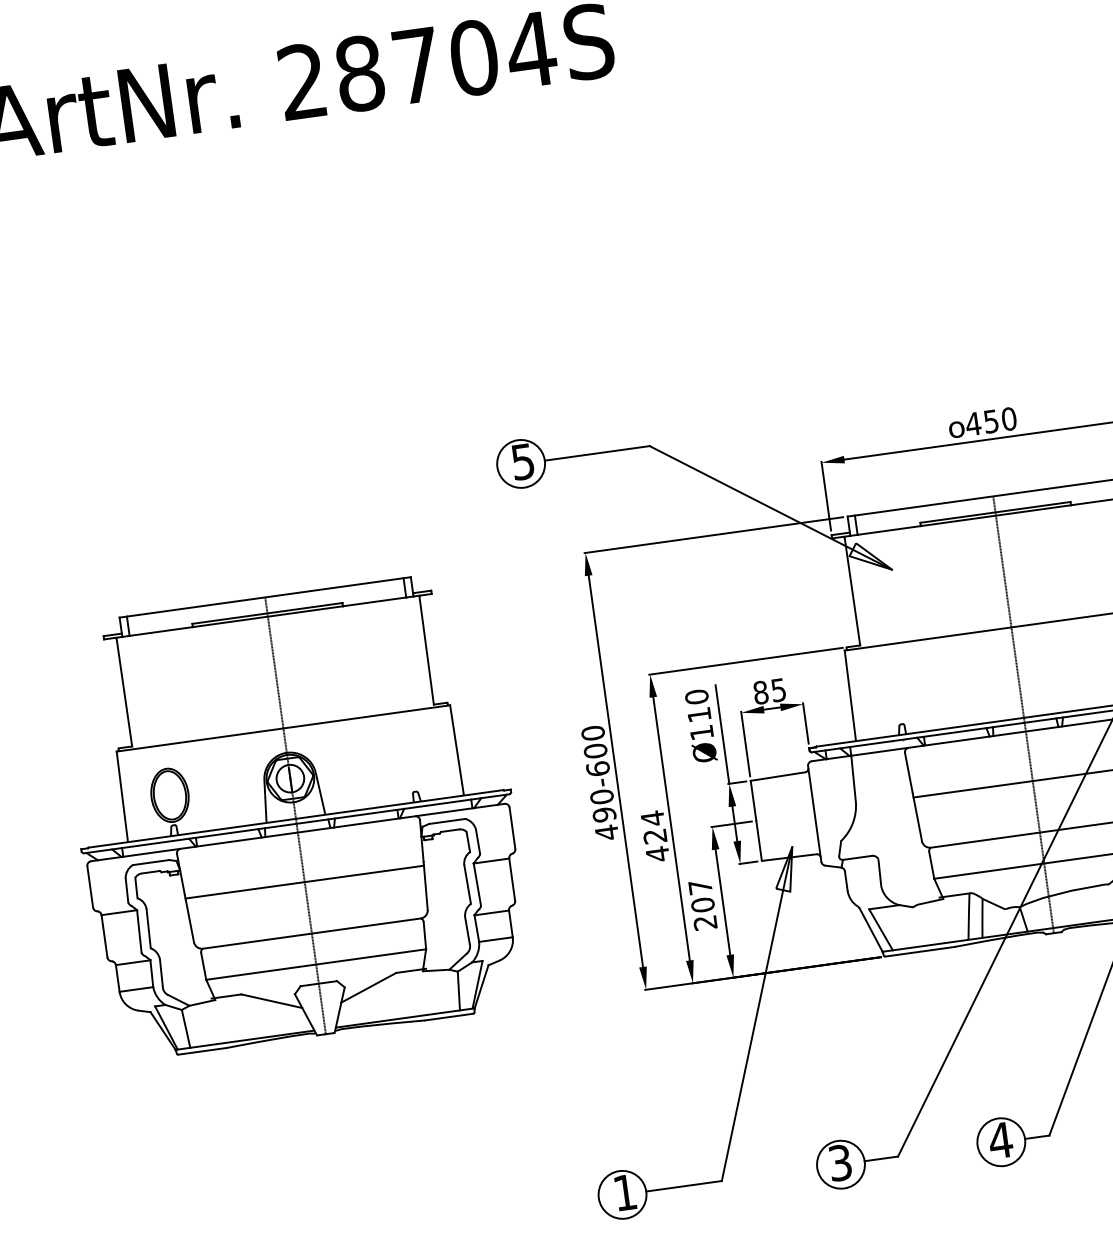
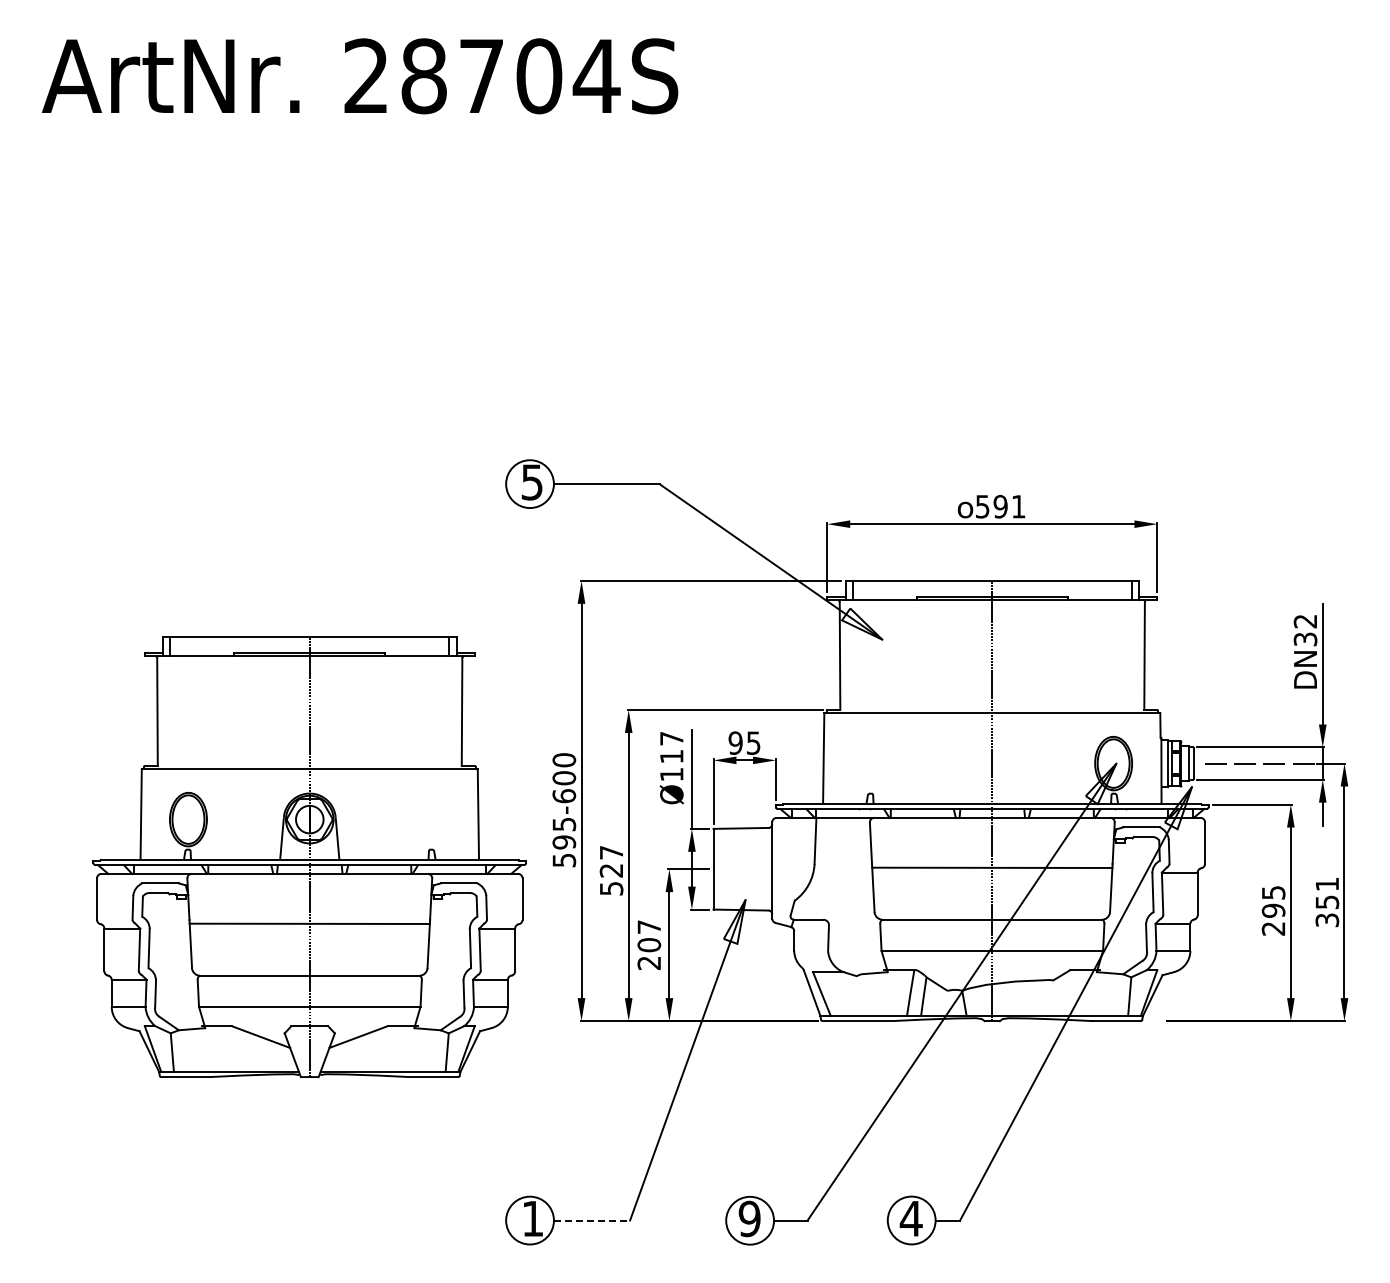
text: (991, 421) -> (1000, 506), 450 -> 591
text: (760, 692) -> (735, 742), 85 -> 95
text: (696, 696) -> (671, 738), Ø110 -> Ø117
text: (604, 814) -> (564, 842), 490-600 -> 595-600
part: (295, 816) -> (309, 857), moved
text: (655, 836) -> (611, 870), 424 -> 527
text: (840, 1162) -> (749, 1218), 3 -> 9
line: (684, 1186) -> (592, 1220), solid -> dashed

